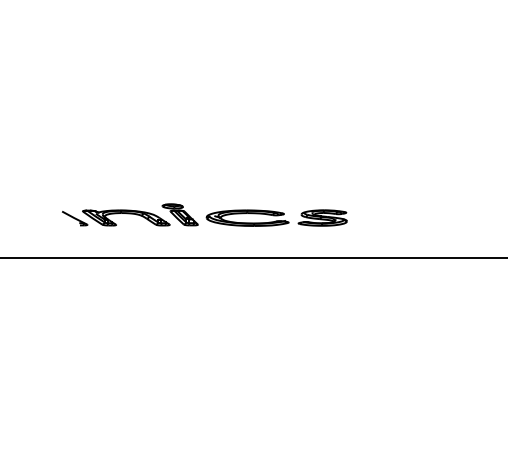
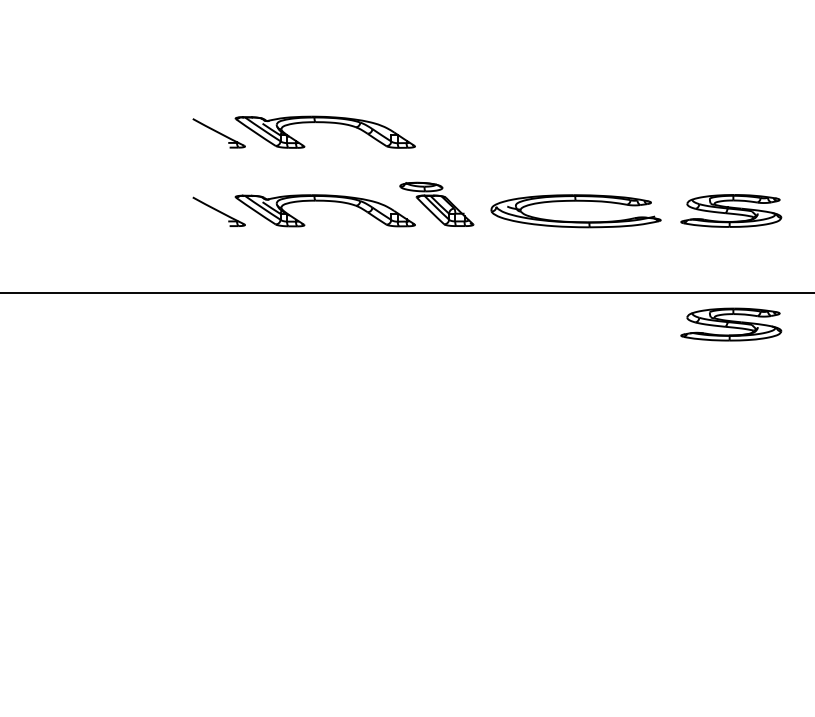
part: (116, 179) -> (305, 131), added
part: (322, 272) -> (730, 323), added

